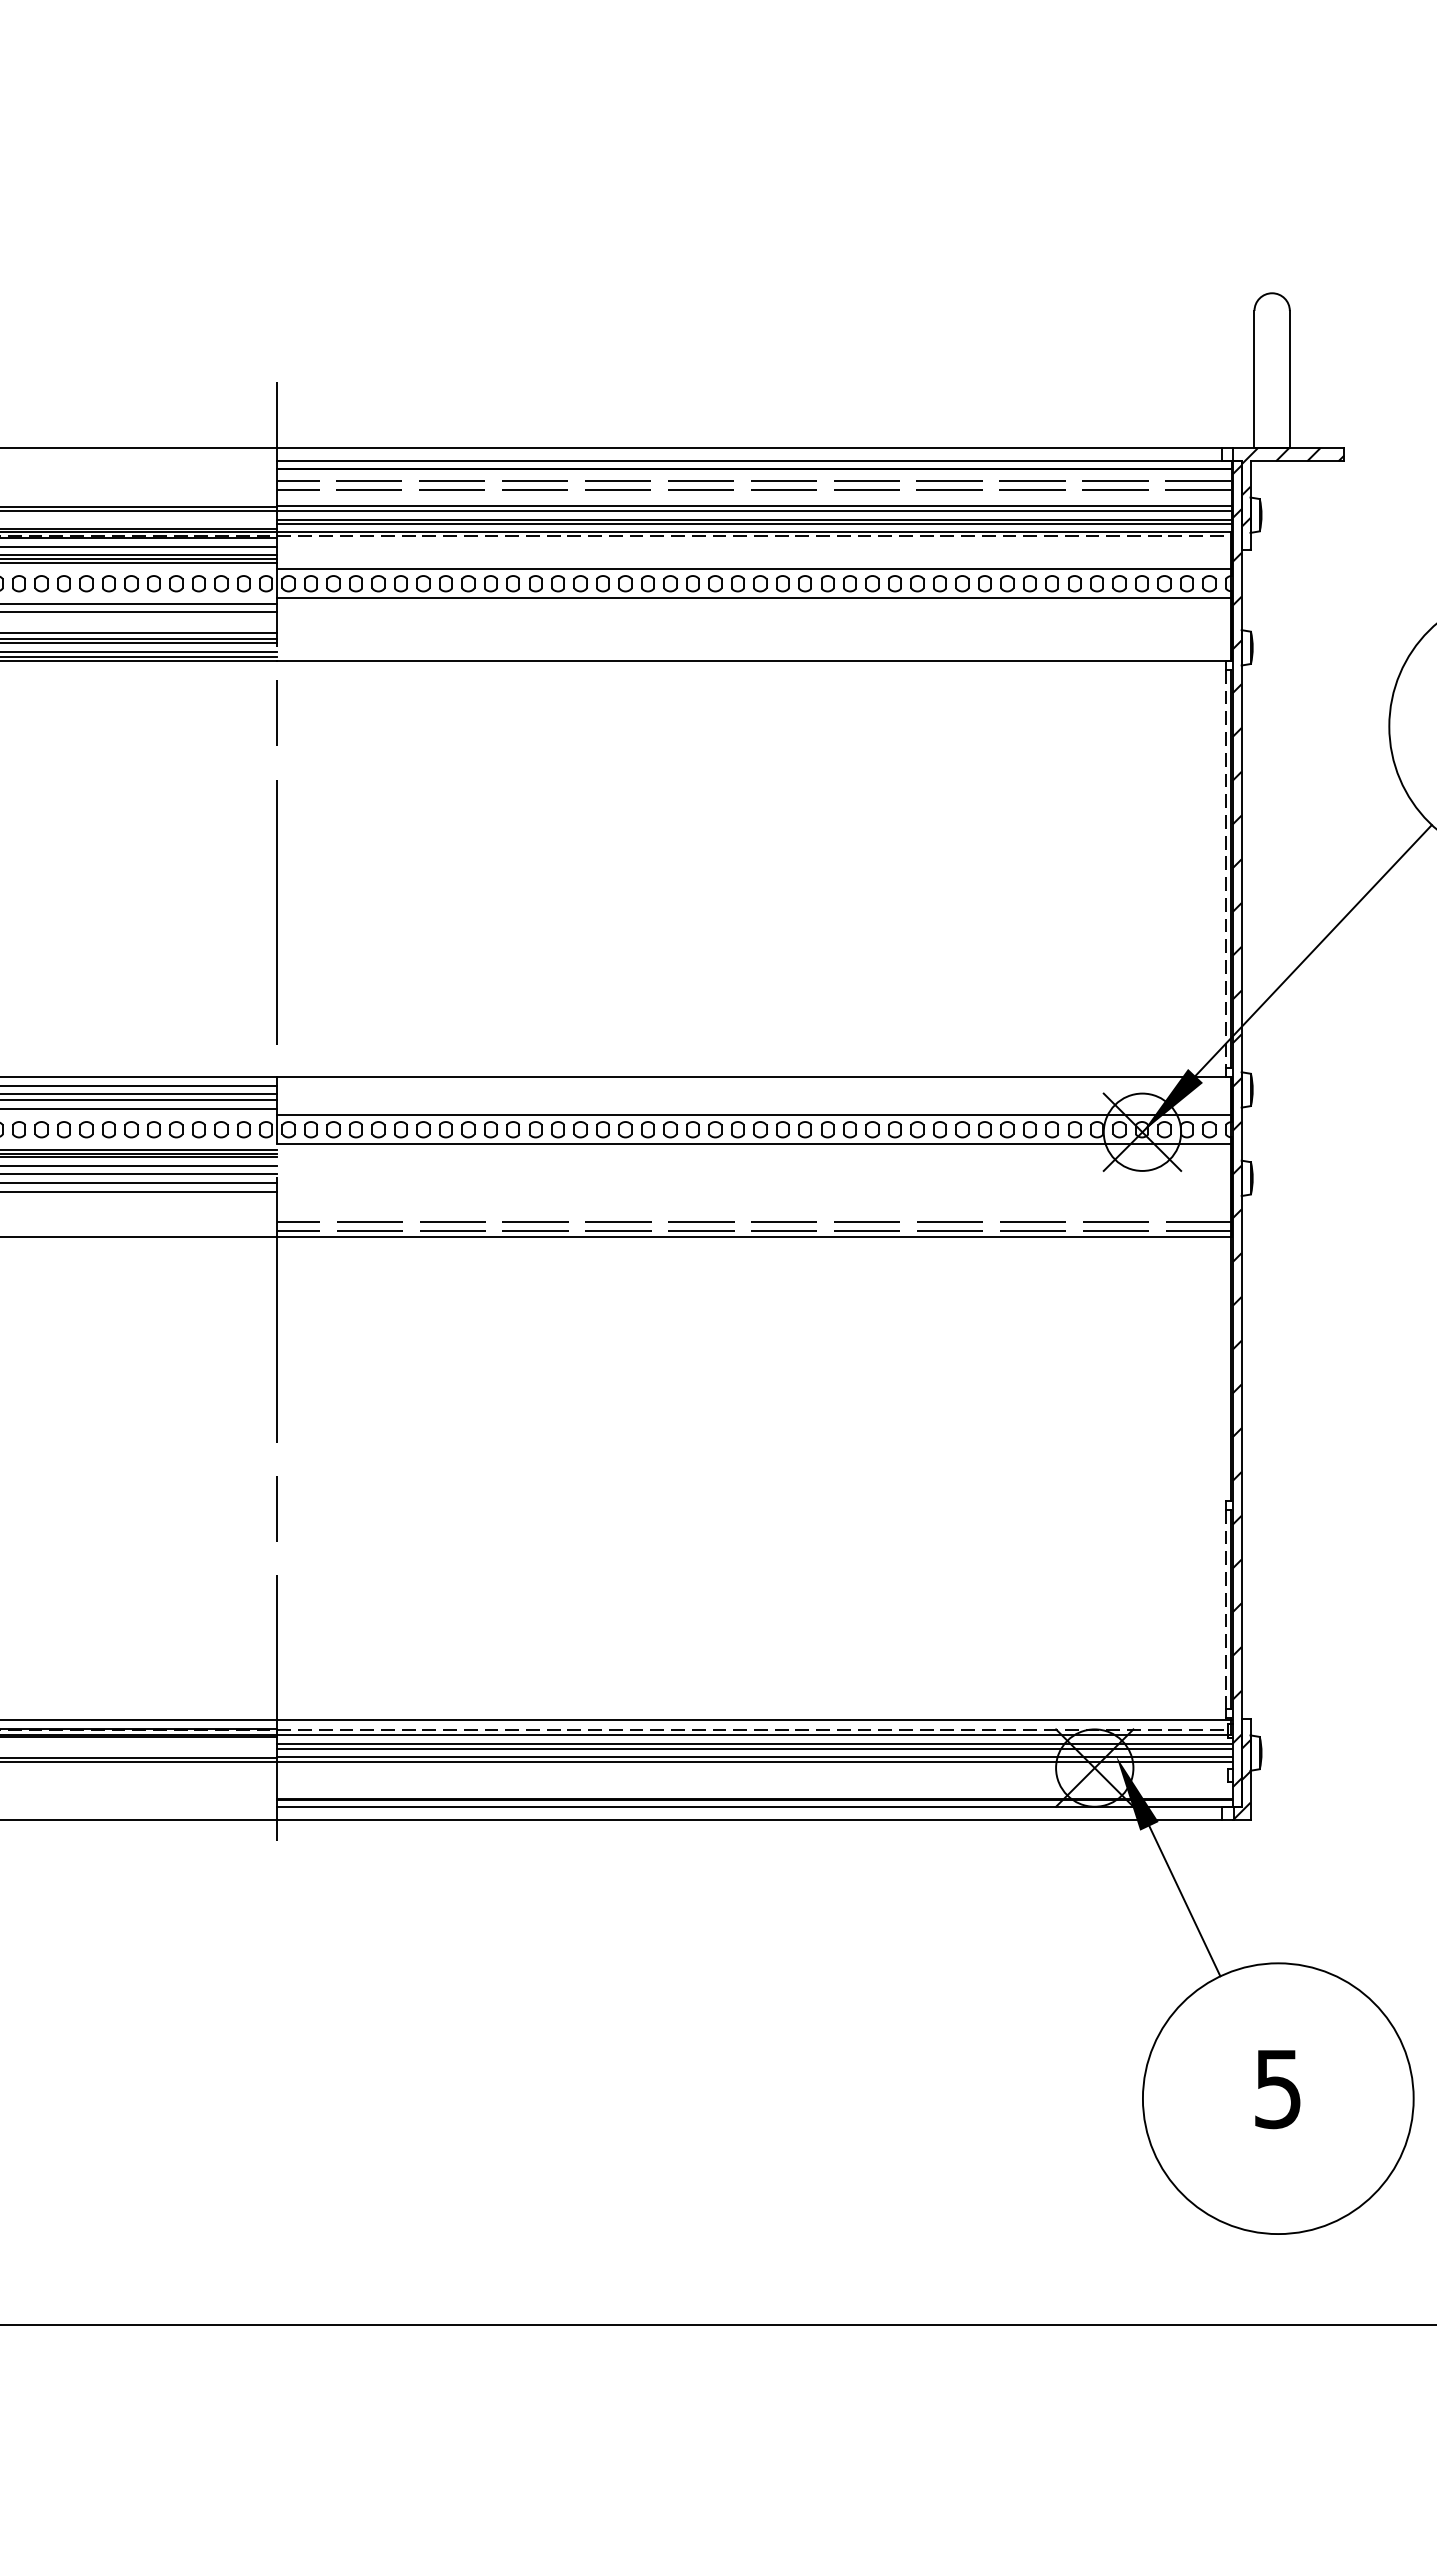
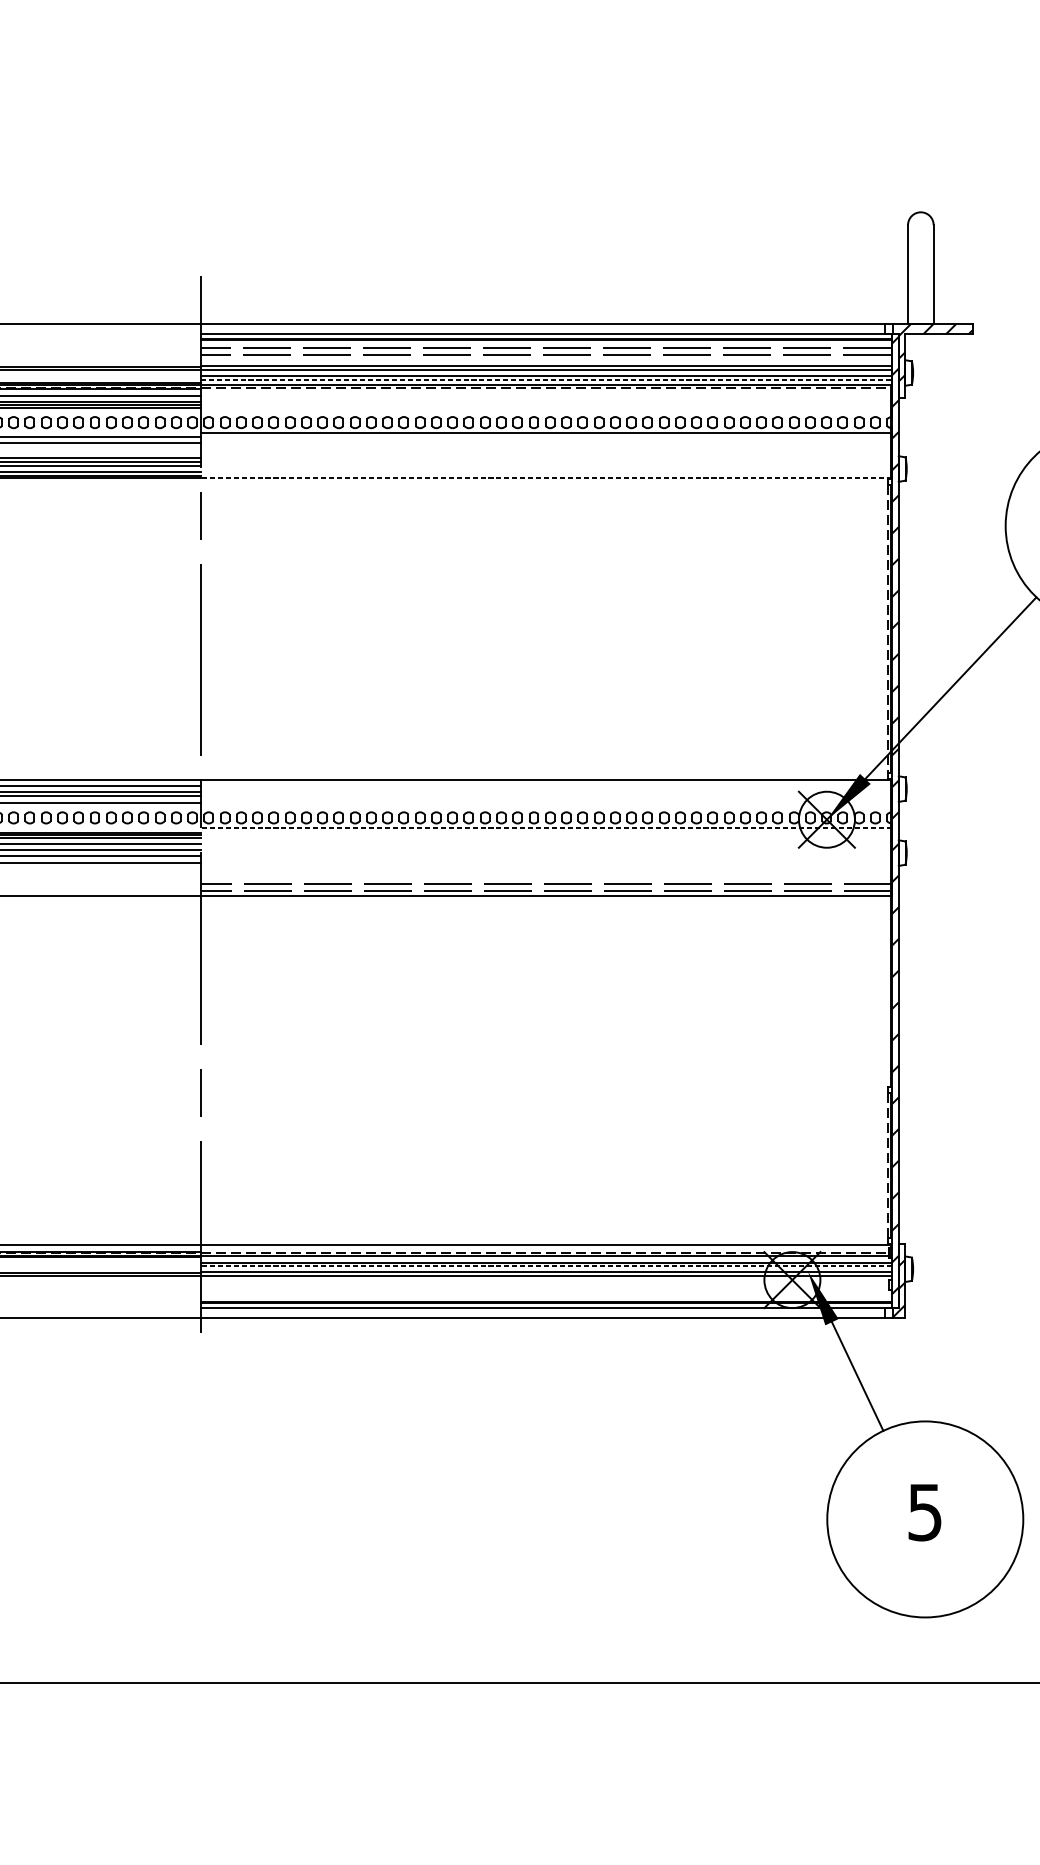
line: (755, 524) -> (546, 379), solid -> dashed
line: (754, 569) -> (546, 412), removed
line: (754, 660) -> (546, 478), solid -> dashed
line: (754, 1115) -> (546, 807), removed
line: (754, 1144) -> (546, 828), solid -> dashed
line: (754, 1748) -> (546, 1265), solid -> dashed

